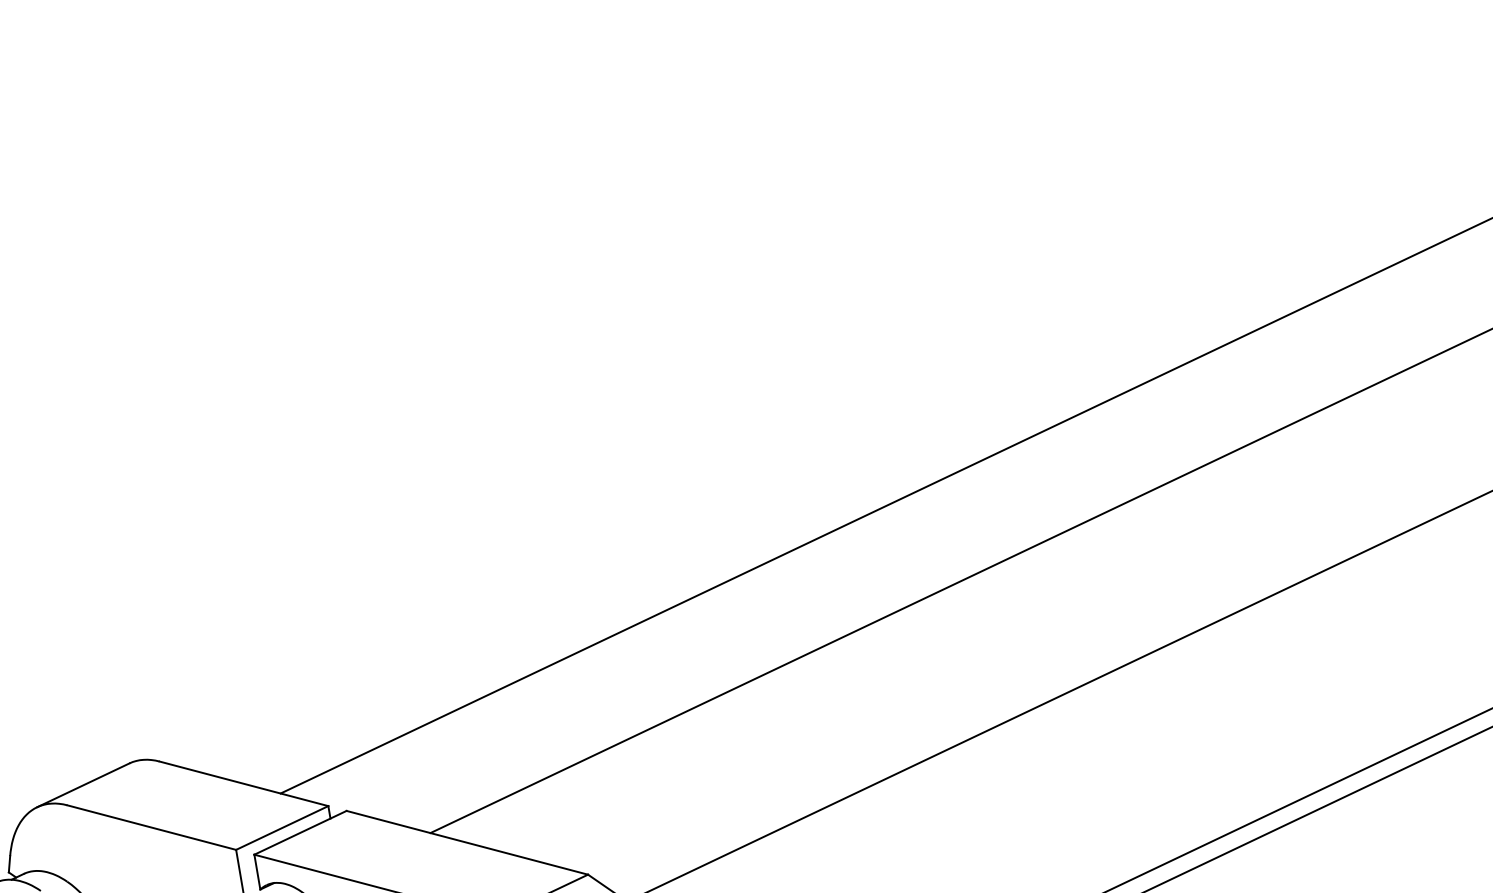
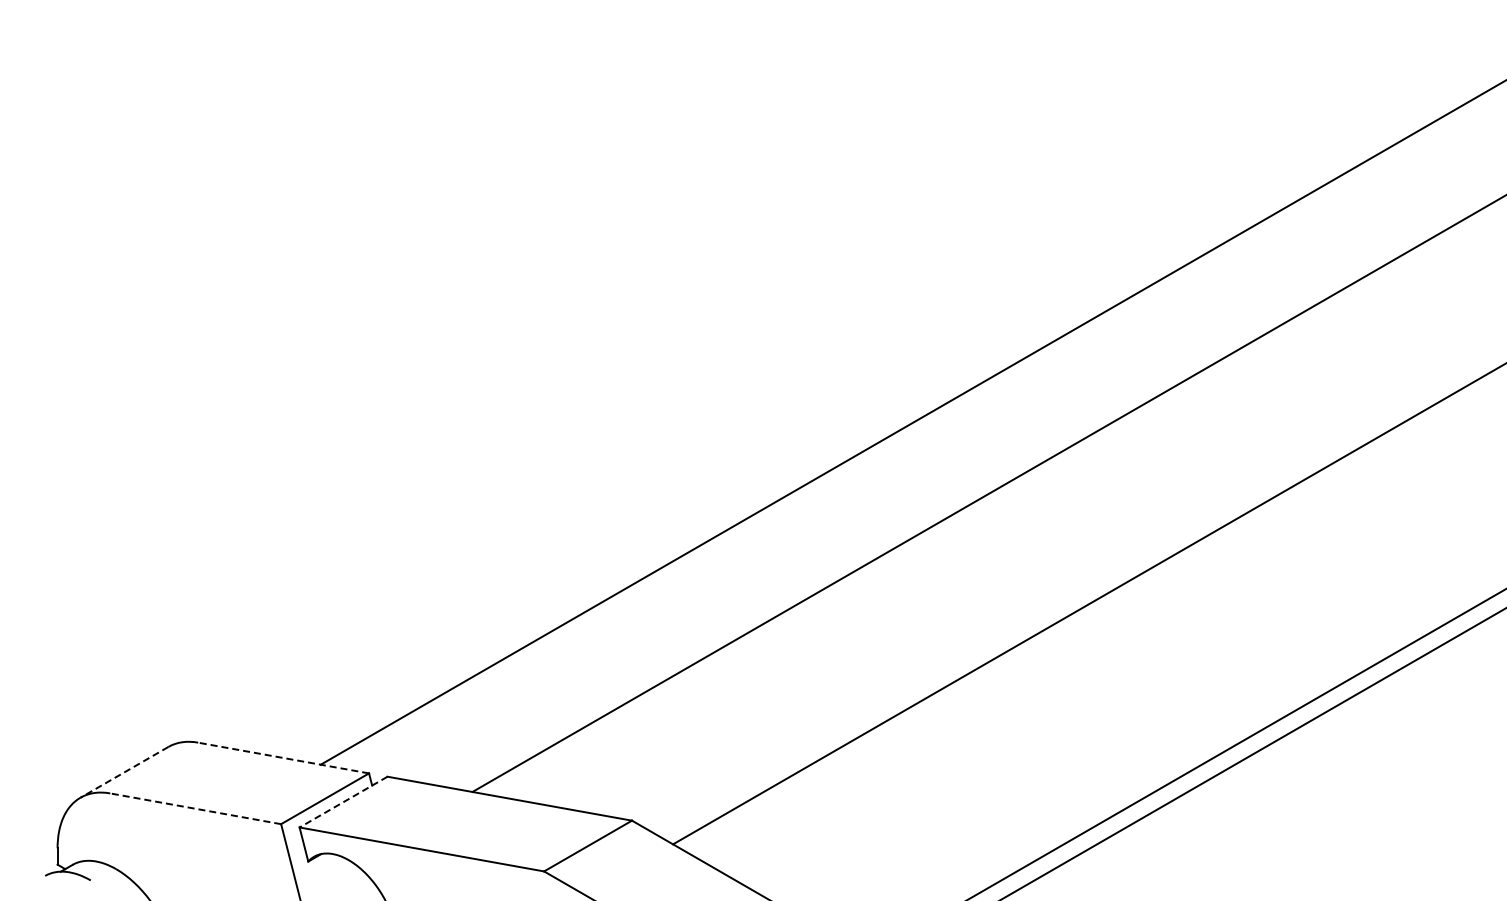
line: (243, 784) -> (283, 758), solid -> dashed
line: (83, 785) -> (124, 772), solid -> dashed
line: (151, 827) -> (195, 808), solid -> dashed
line: (300, 833) -> (343, 802), solid -> dashed

